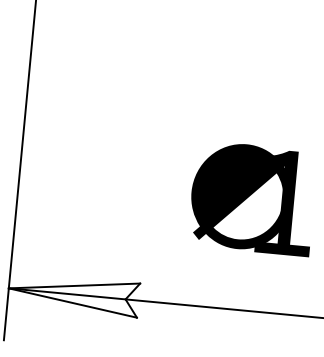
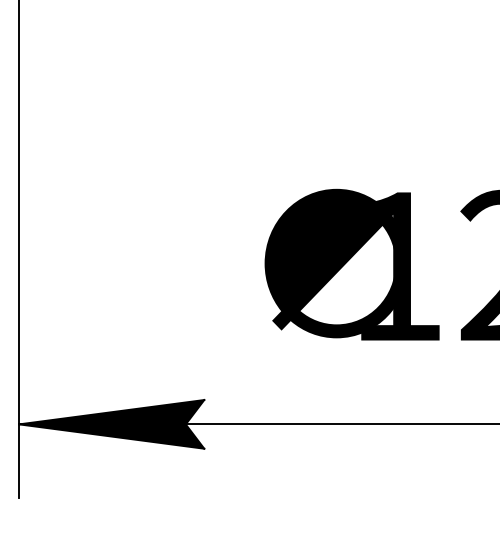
fill: (73, 294) -> (111, 424), added

